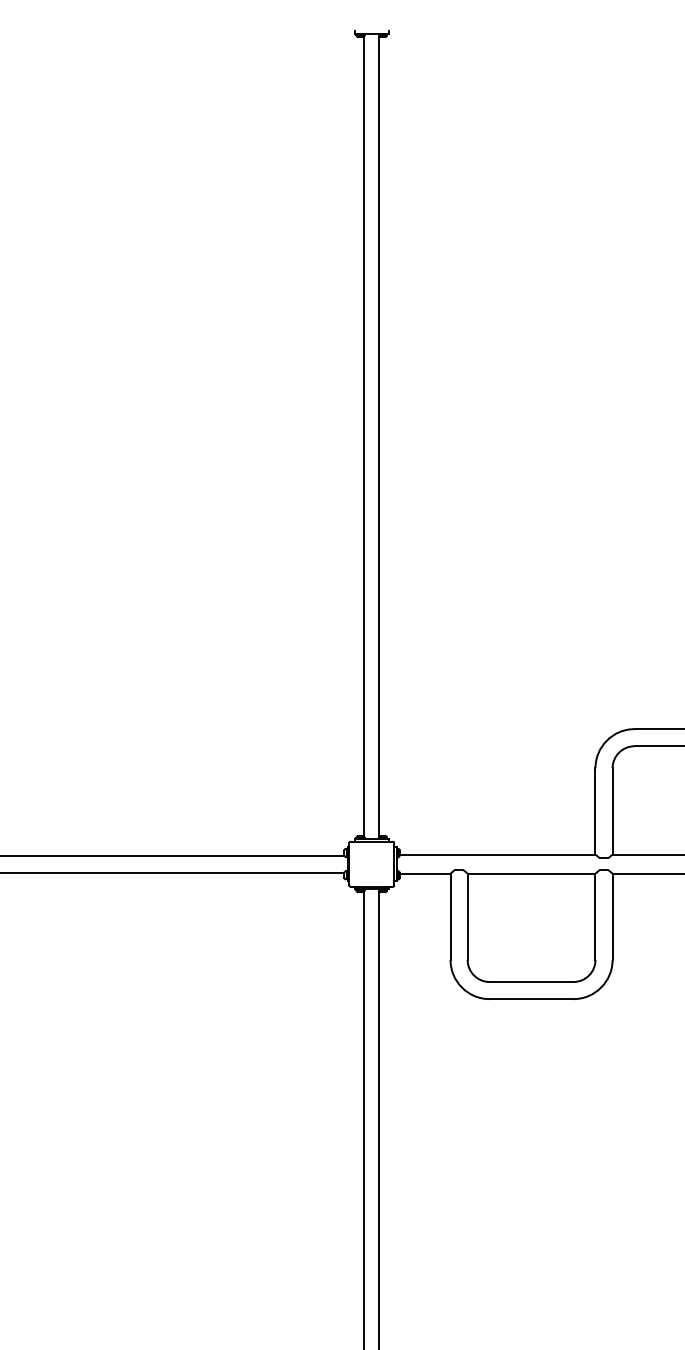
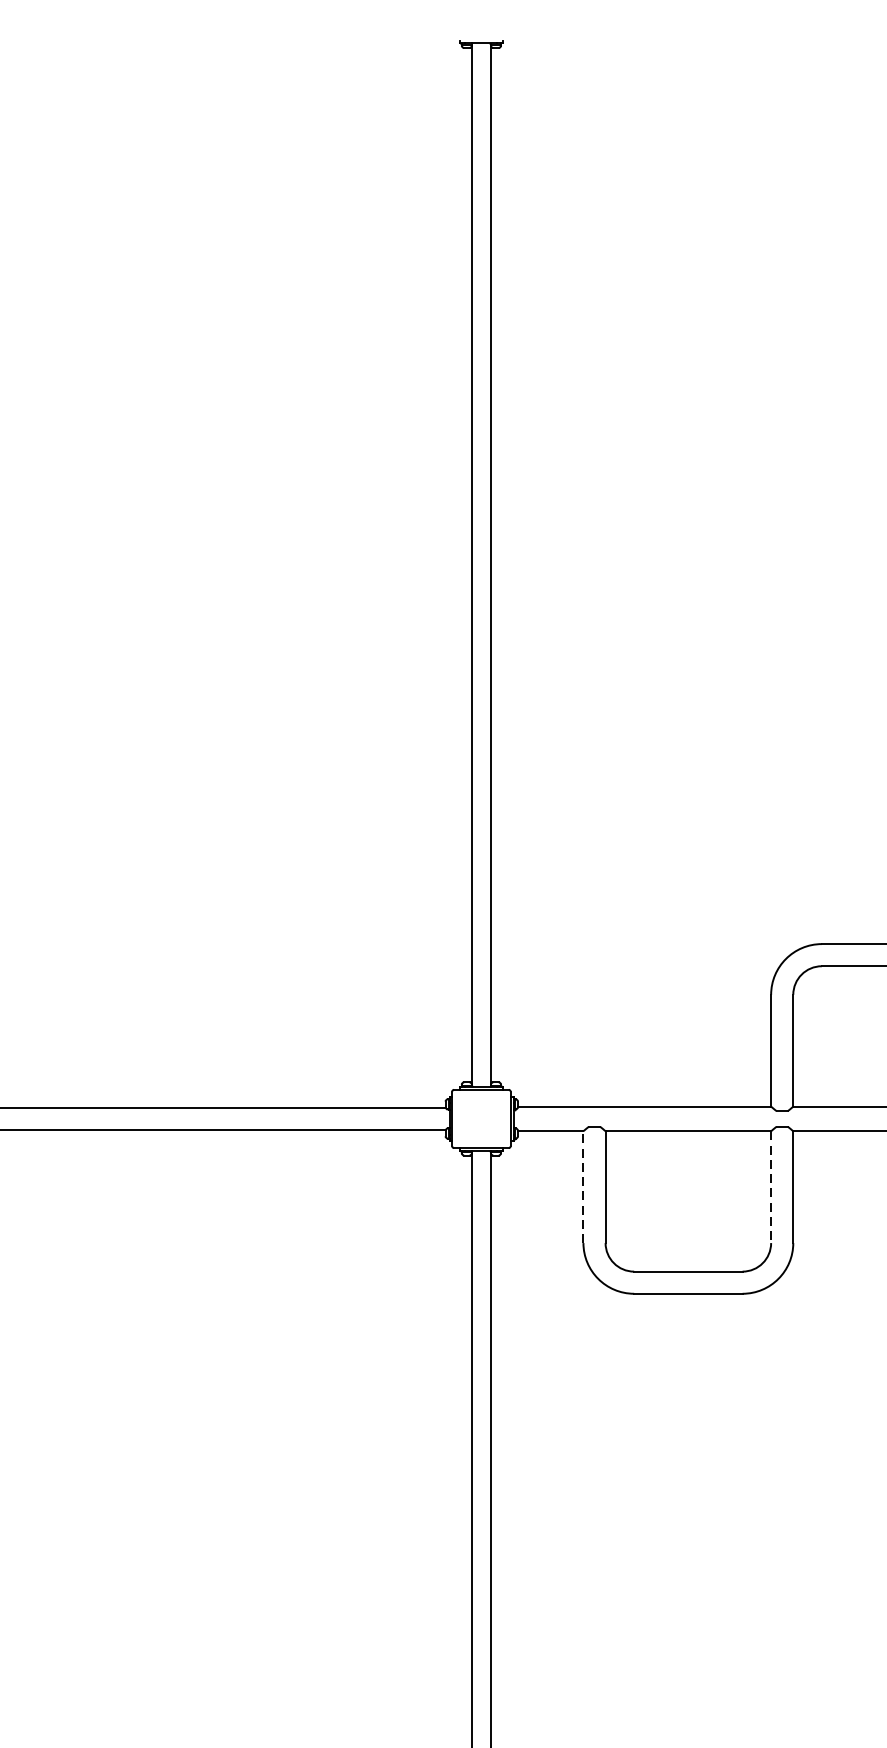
line: (450, 916) -> (583, 1186), solid -> dashed
line: (595, 917) -> (771, 1188), solid -> dashed

